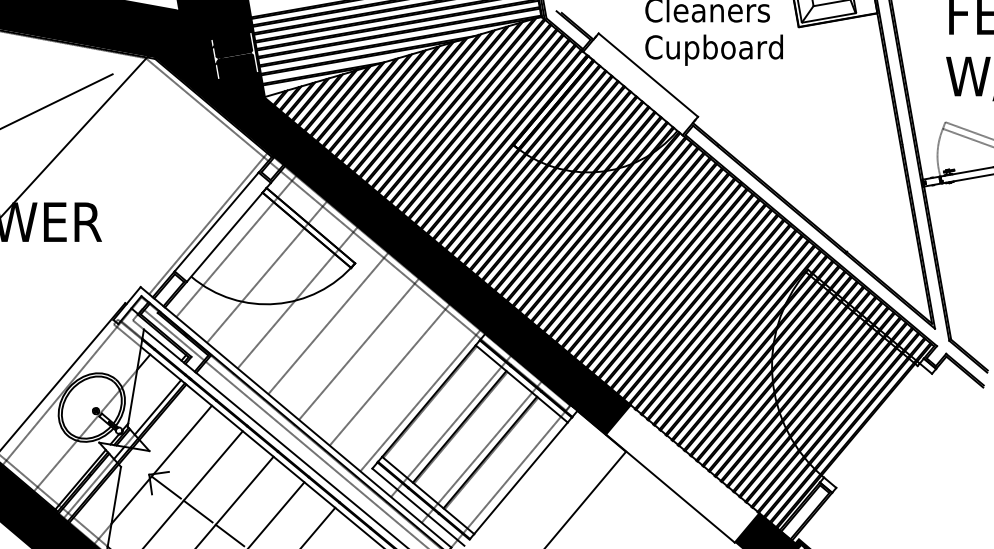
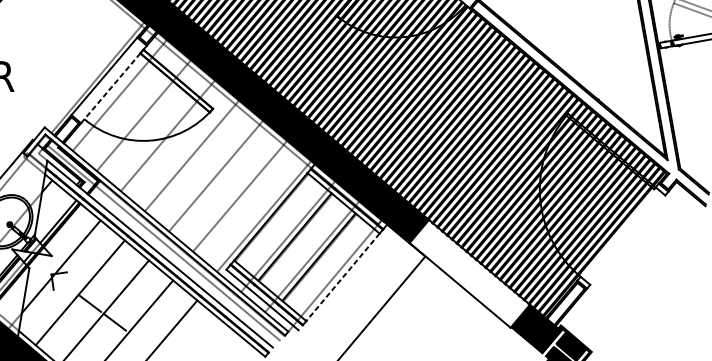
line: (224, 237) -> (110, 88), solid -> dashed
line: (520, 478) -> (342, 277), solid -> dashed
line: (165, 487) -> (64, 284), removed

